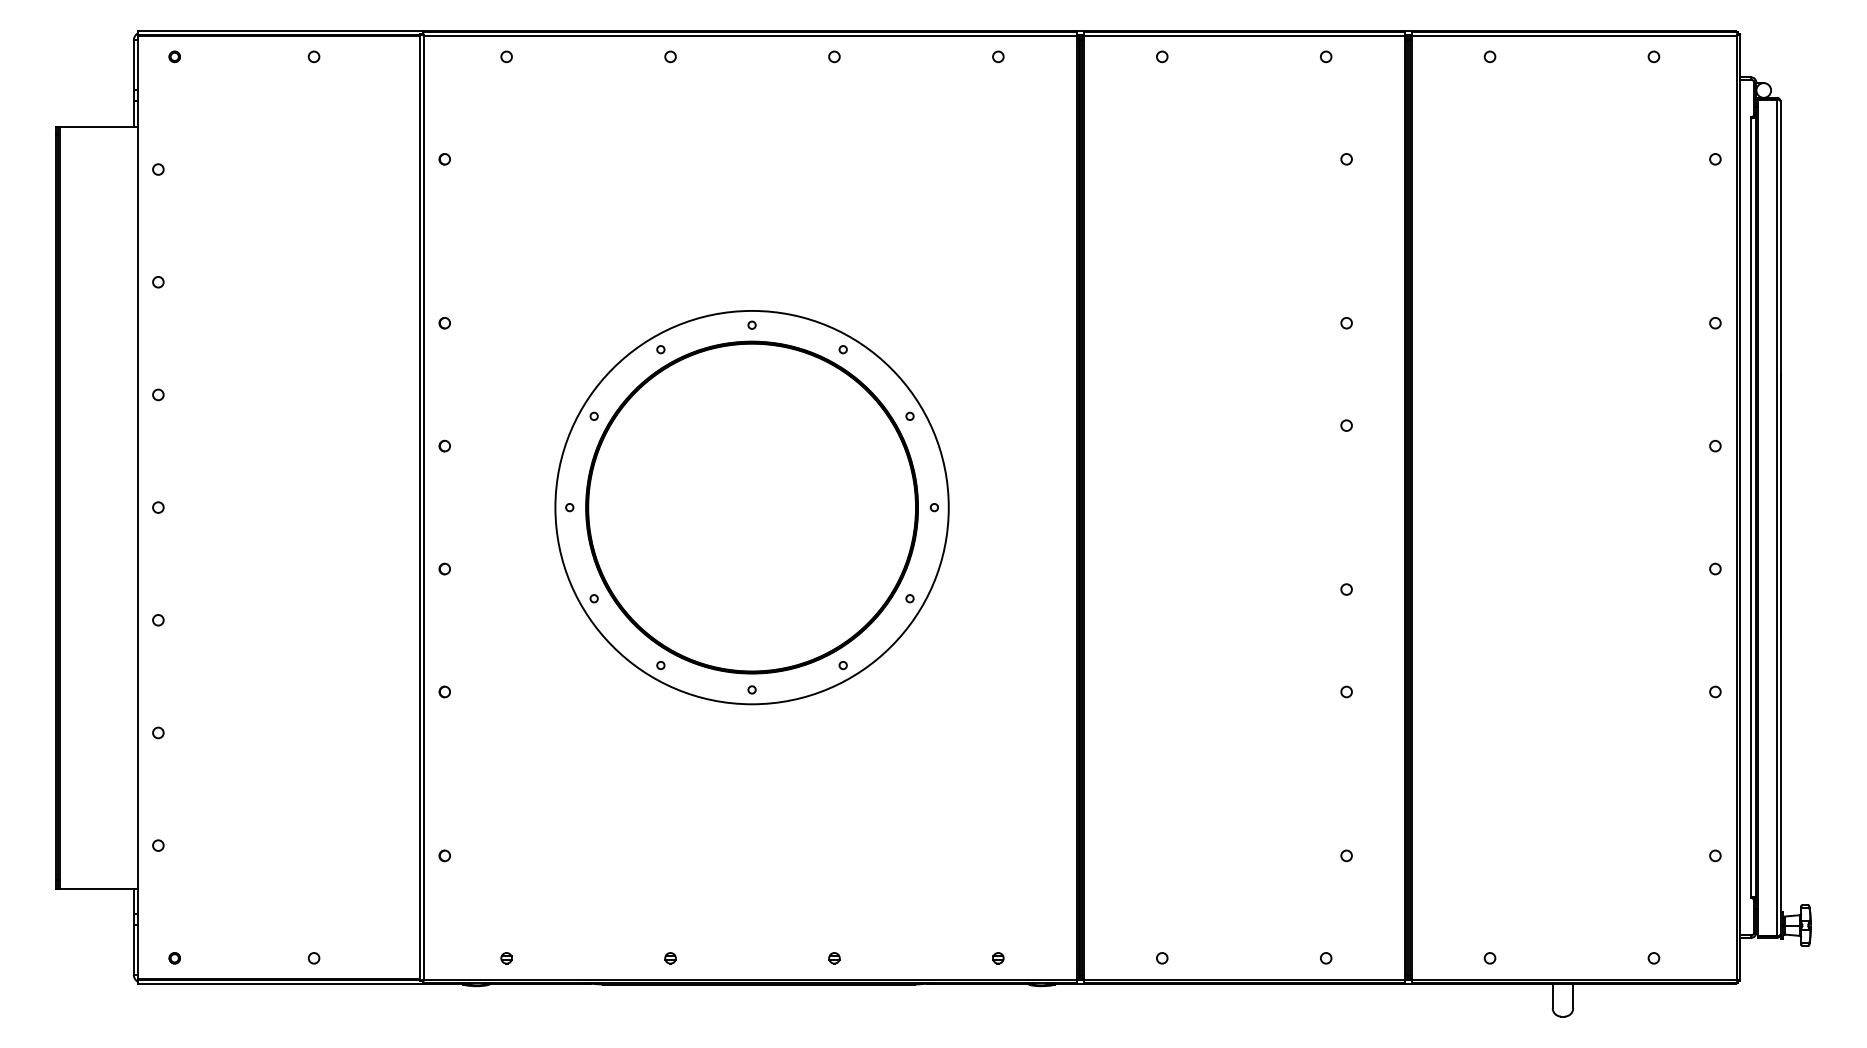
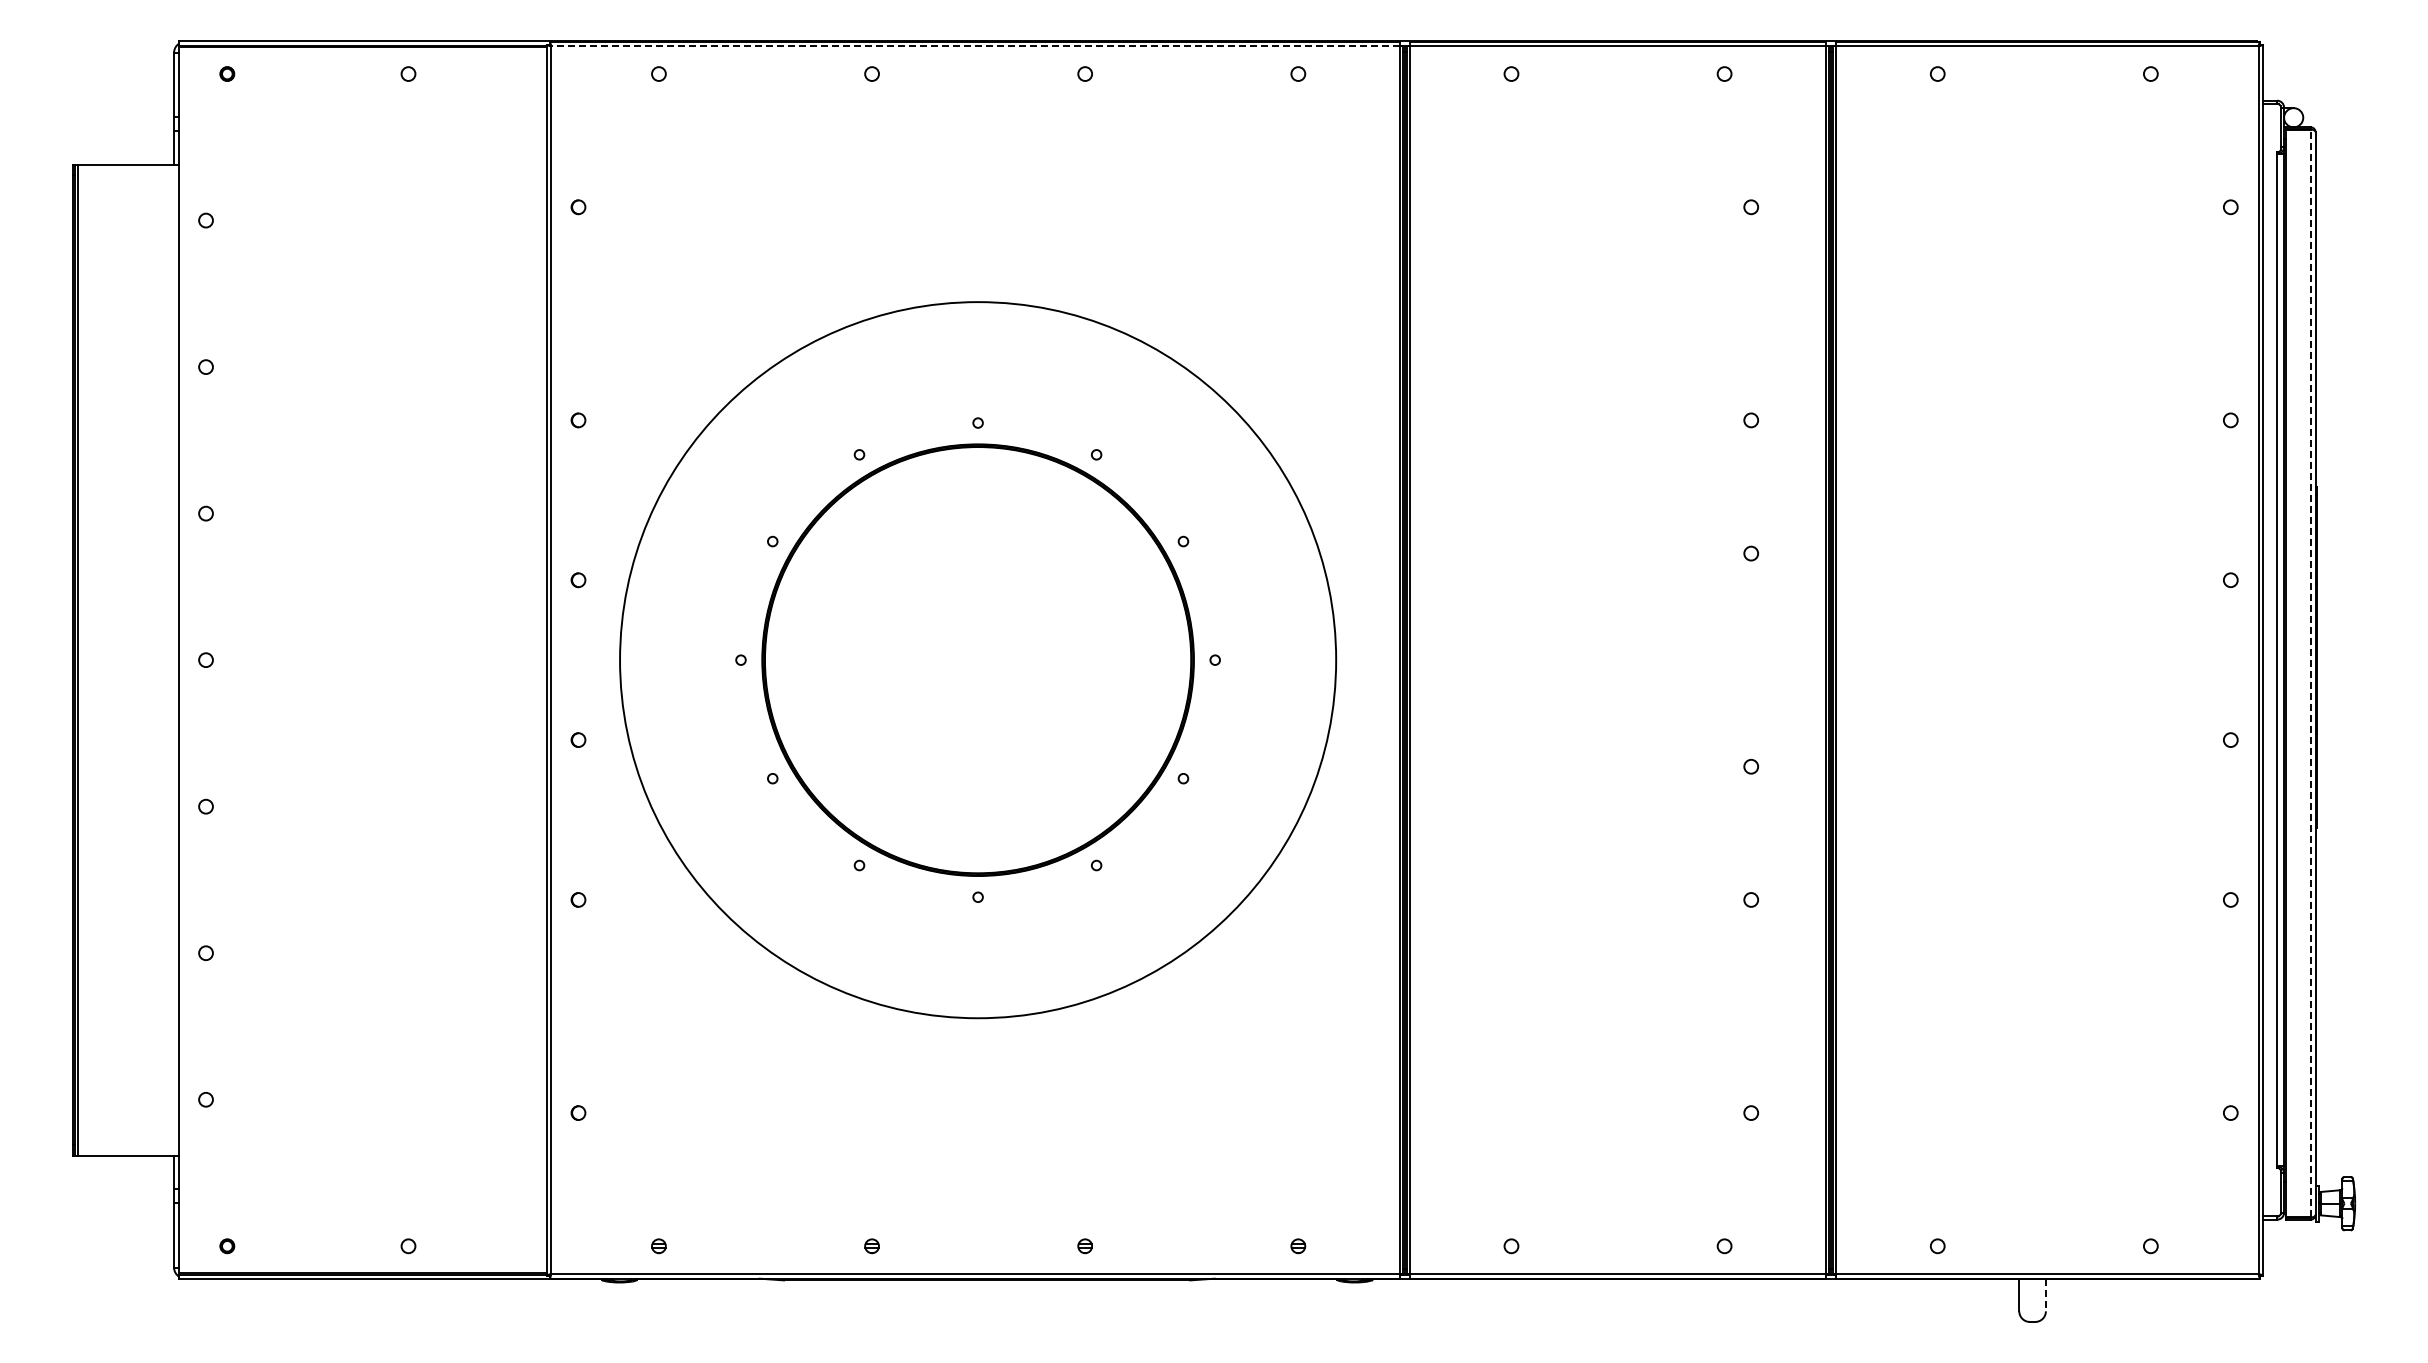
line: (750, 35) -> (975, 46), solid -> dashed
circle: (751, 507) -> (977, 659), size x1.4
line: (1776, 517) -> (2310, 673), solid -> dashed
line: (1572, 996) -> (2045, 1295), solid -> dashed

